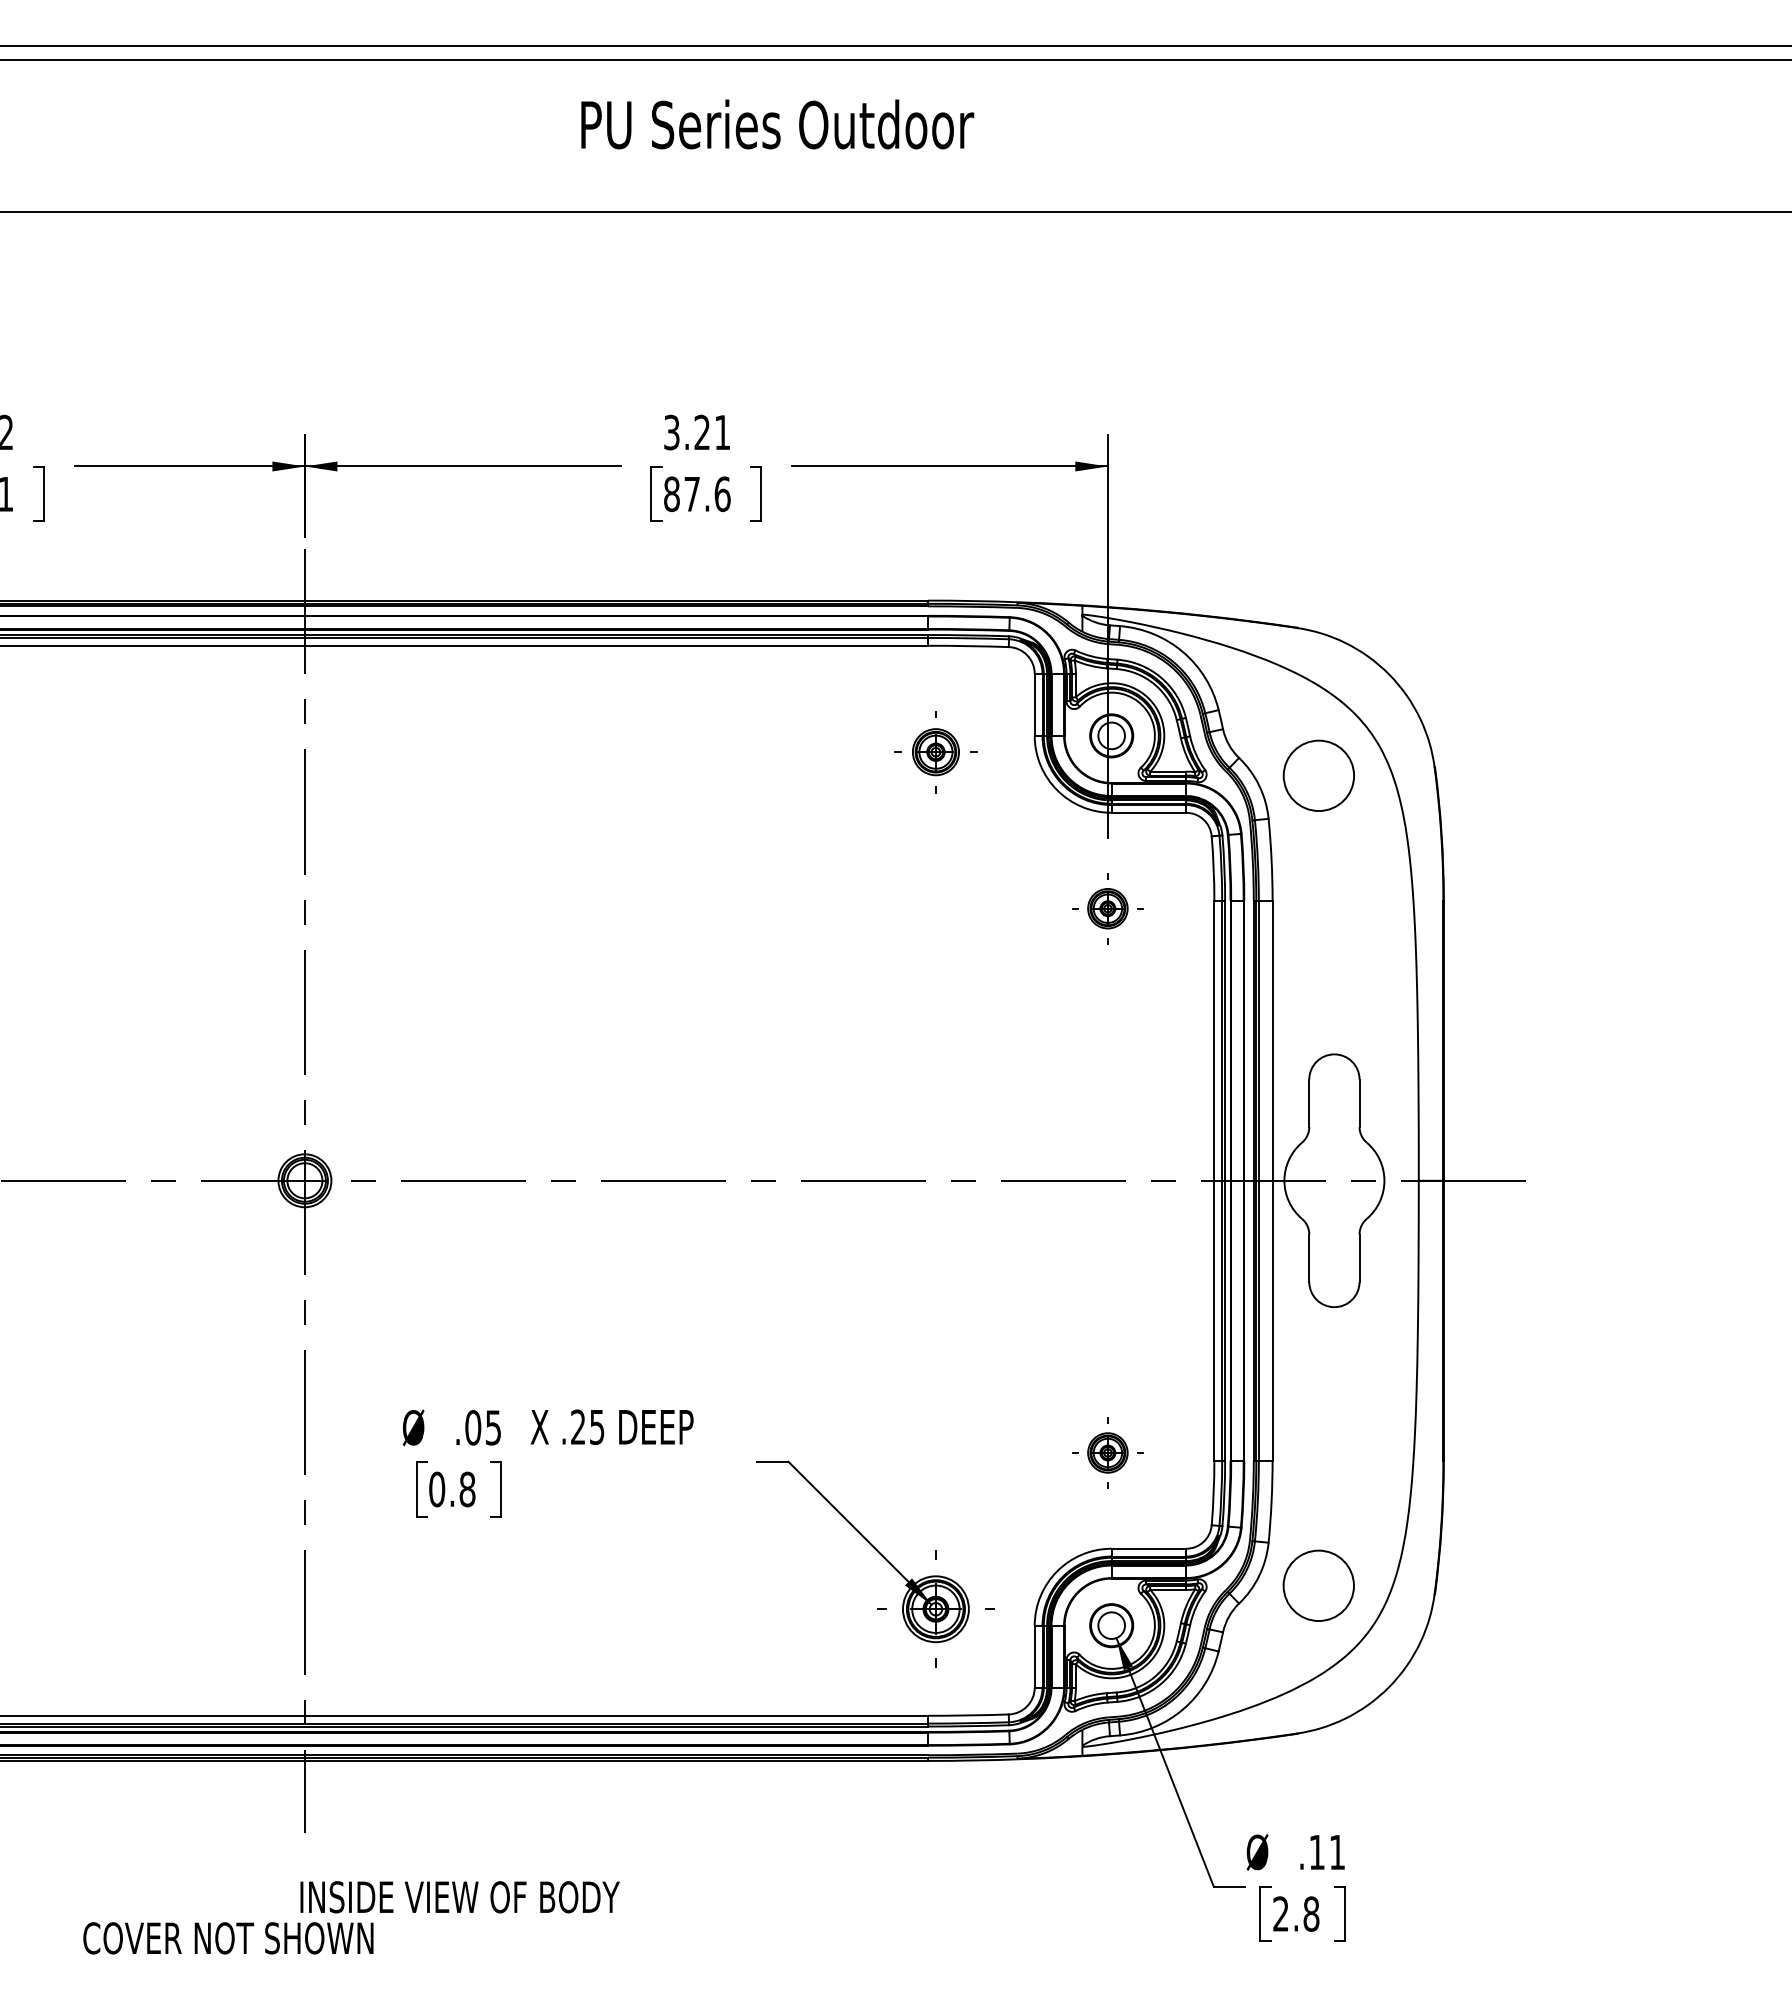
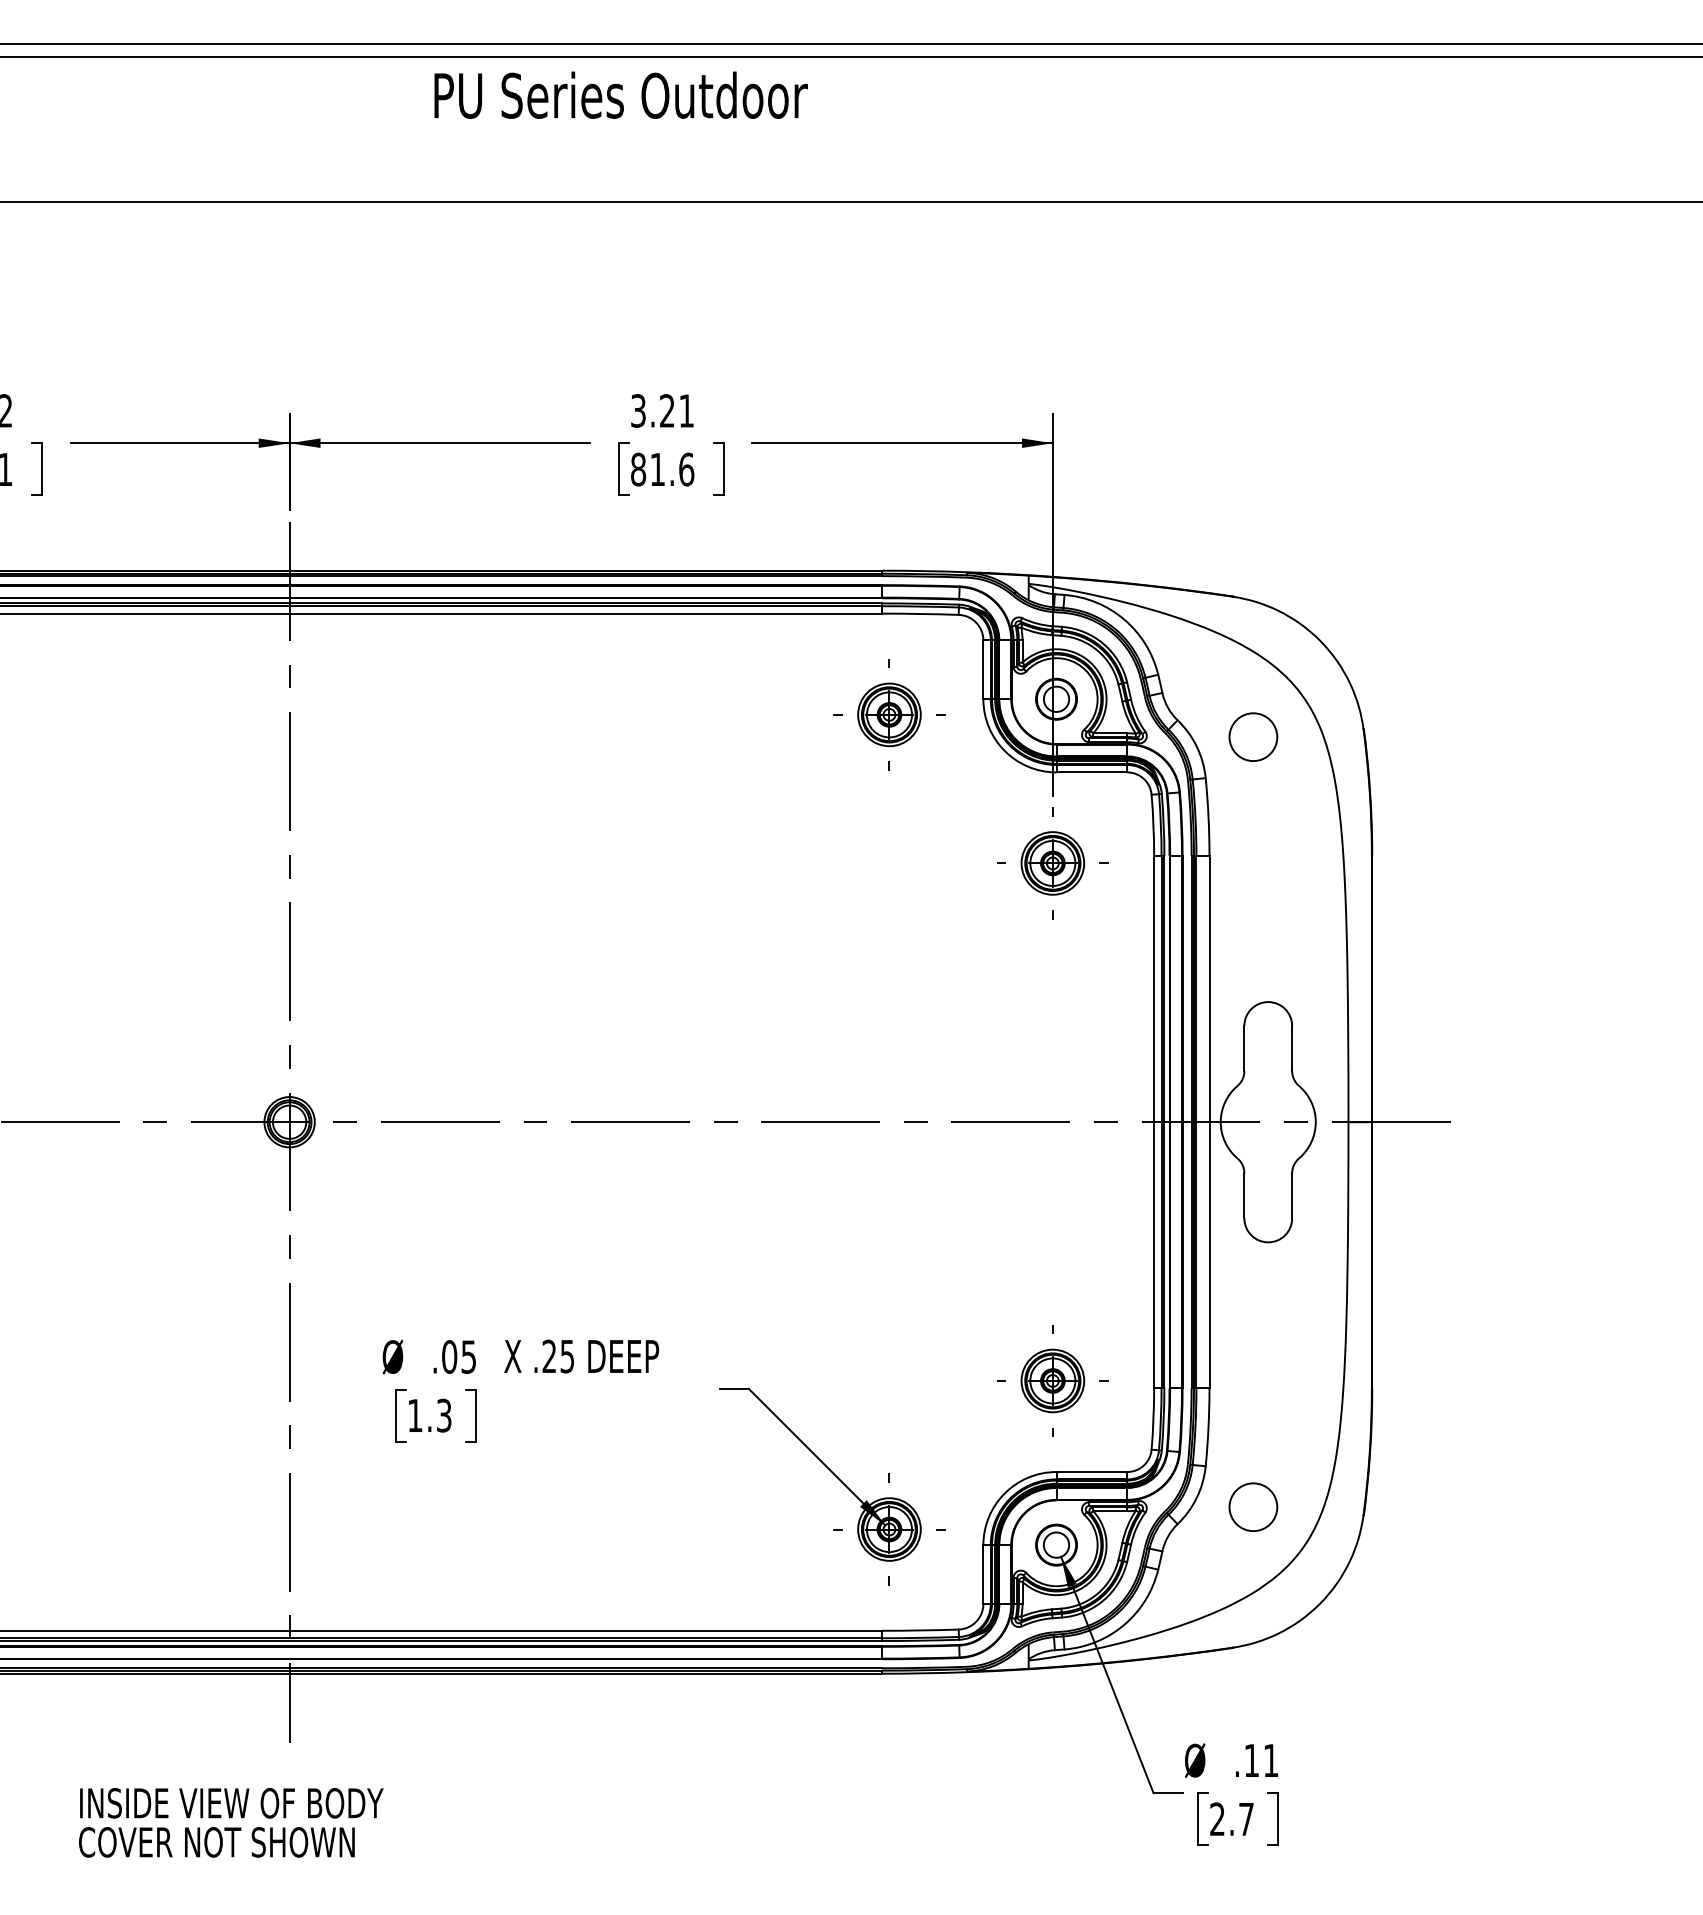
text: (777, 124) -> (620, 95), moved
text: (691, 494) -> (657, 469), 87.6 -> 81.6
part: (935, 751) -> (889, 714), size x1.43
circle: (1318, 775) -> (1253, 736), size x0.71
part: (1107, 908) -> (1052, 863), size x1.67
part: (1107, 1452) -> (1052, 1380), size x1.67
text: (452, 1489) -> (429, 1415), 0.8 -> 1.3
circle: (1318, 1585) -> (1253, 1506), size x0.71
text: (459, 1897) -> (231, 1803), moved
text: (1311, 1913) -> (1246, 1818), 2.8 -> 2.7

